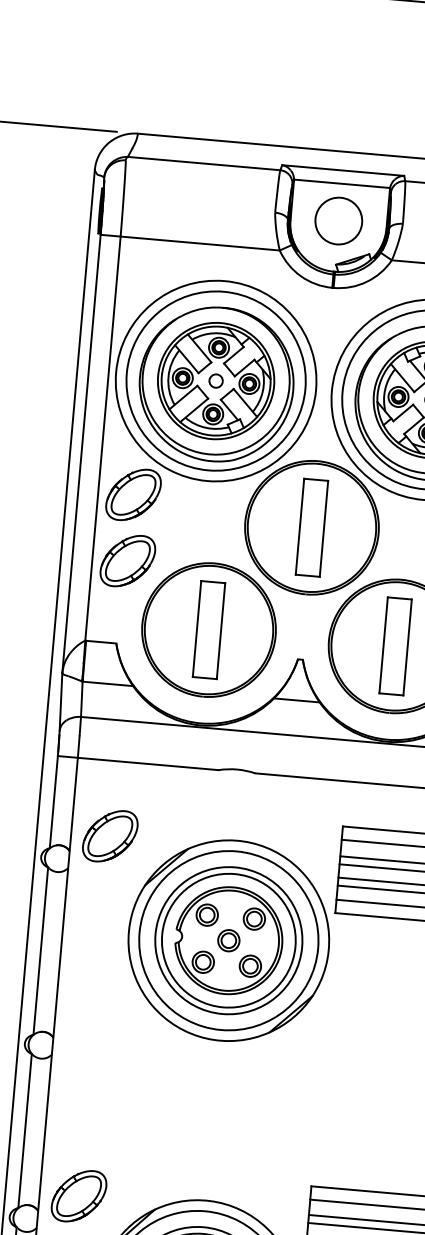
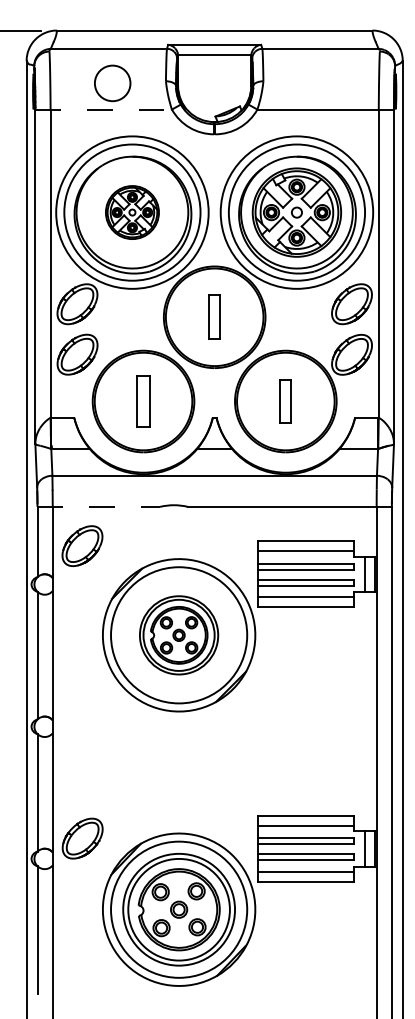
circle: (338, 221) -> (112, 83), moved
line: (191, 242) -> (104, 109), solid -> dashed
part: (216, 380) -> (132, 212), size x0.6
part: (311, 528) -> (214, 317), size x0.6
part: (208, 630) -> (143, 401), size x0.7
part: (395, 646) -> (285, 401), size x0.6
line: (139, 762) -> (99, 506), solid -> dashed
part: (110, 835) -> (82, 545), moved
part: (228, 940) -> (178, 635), size x0.7

